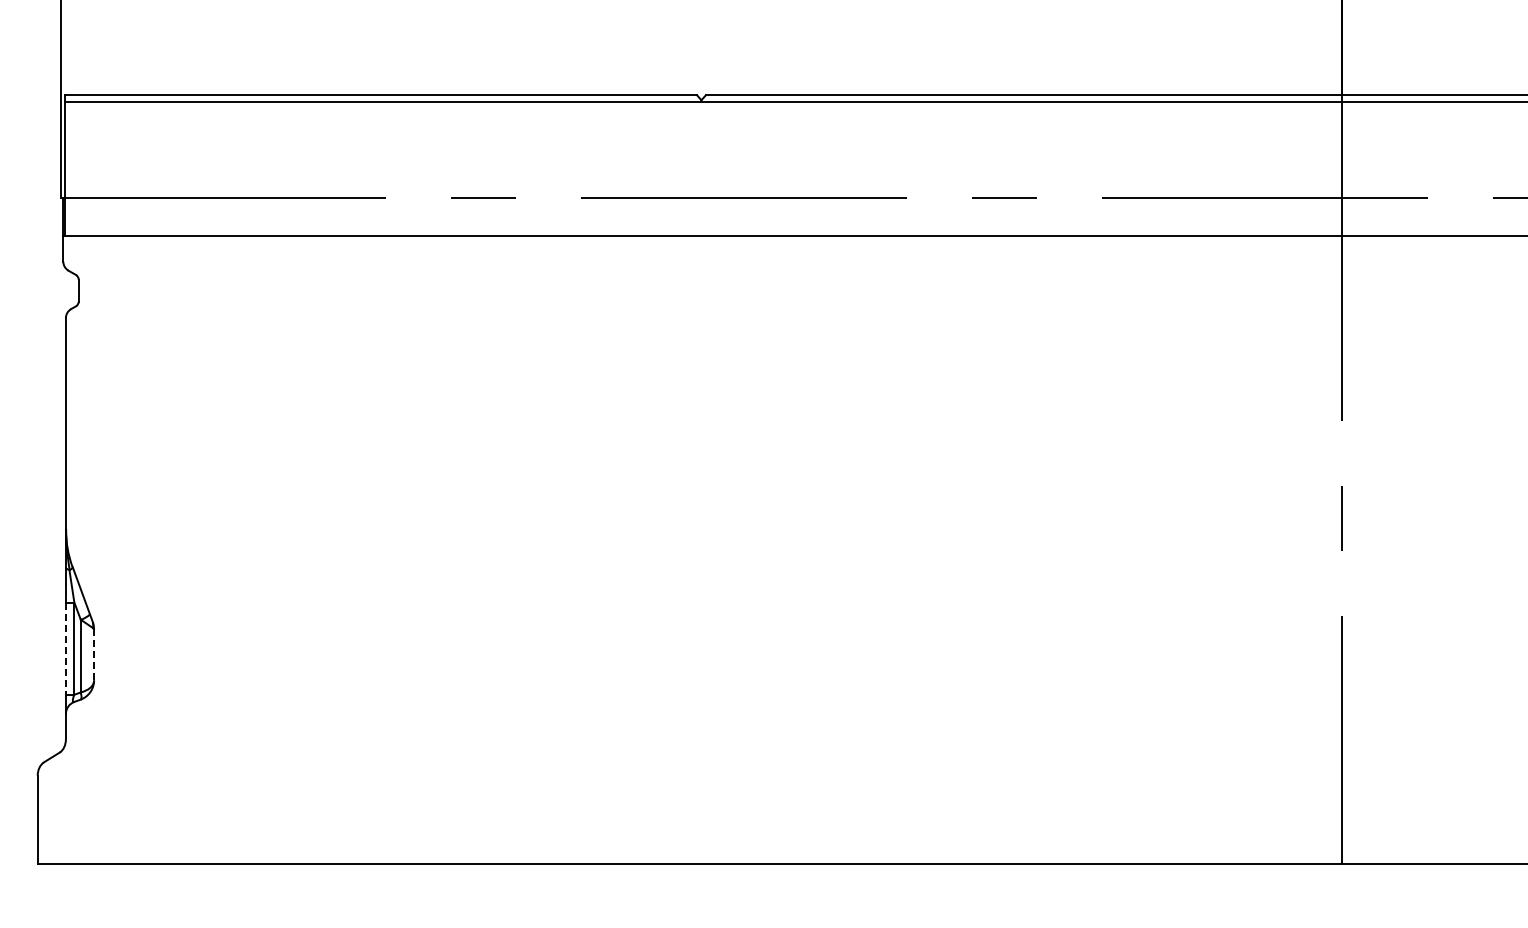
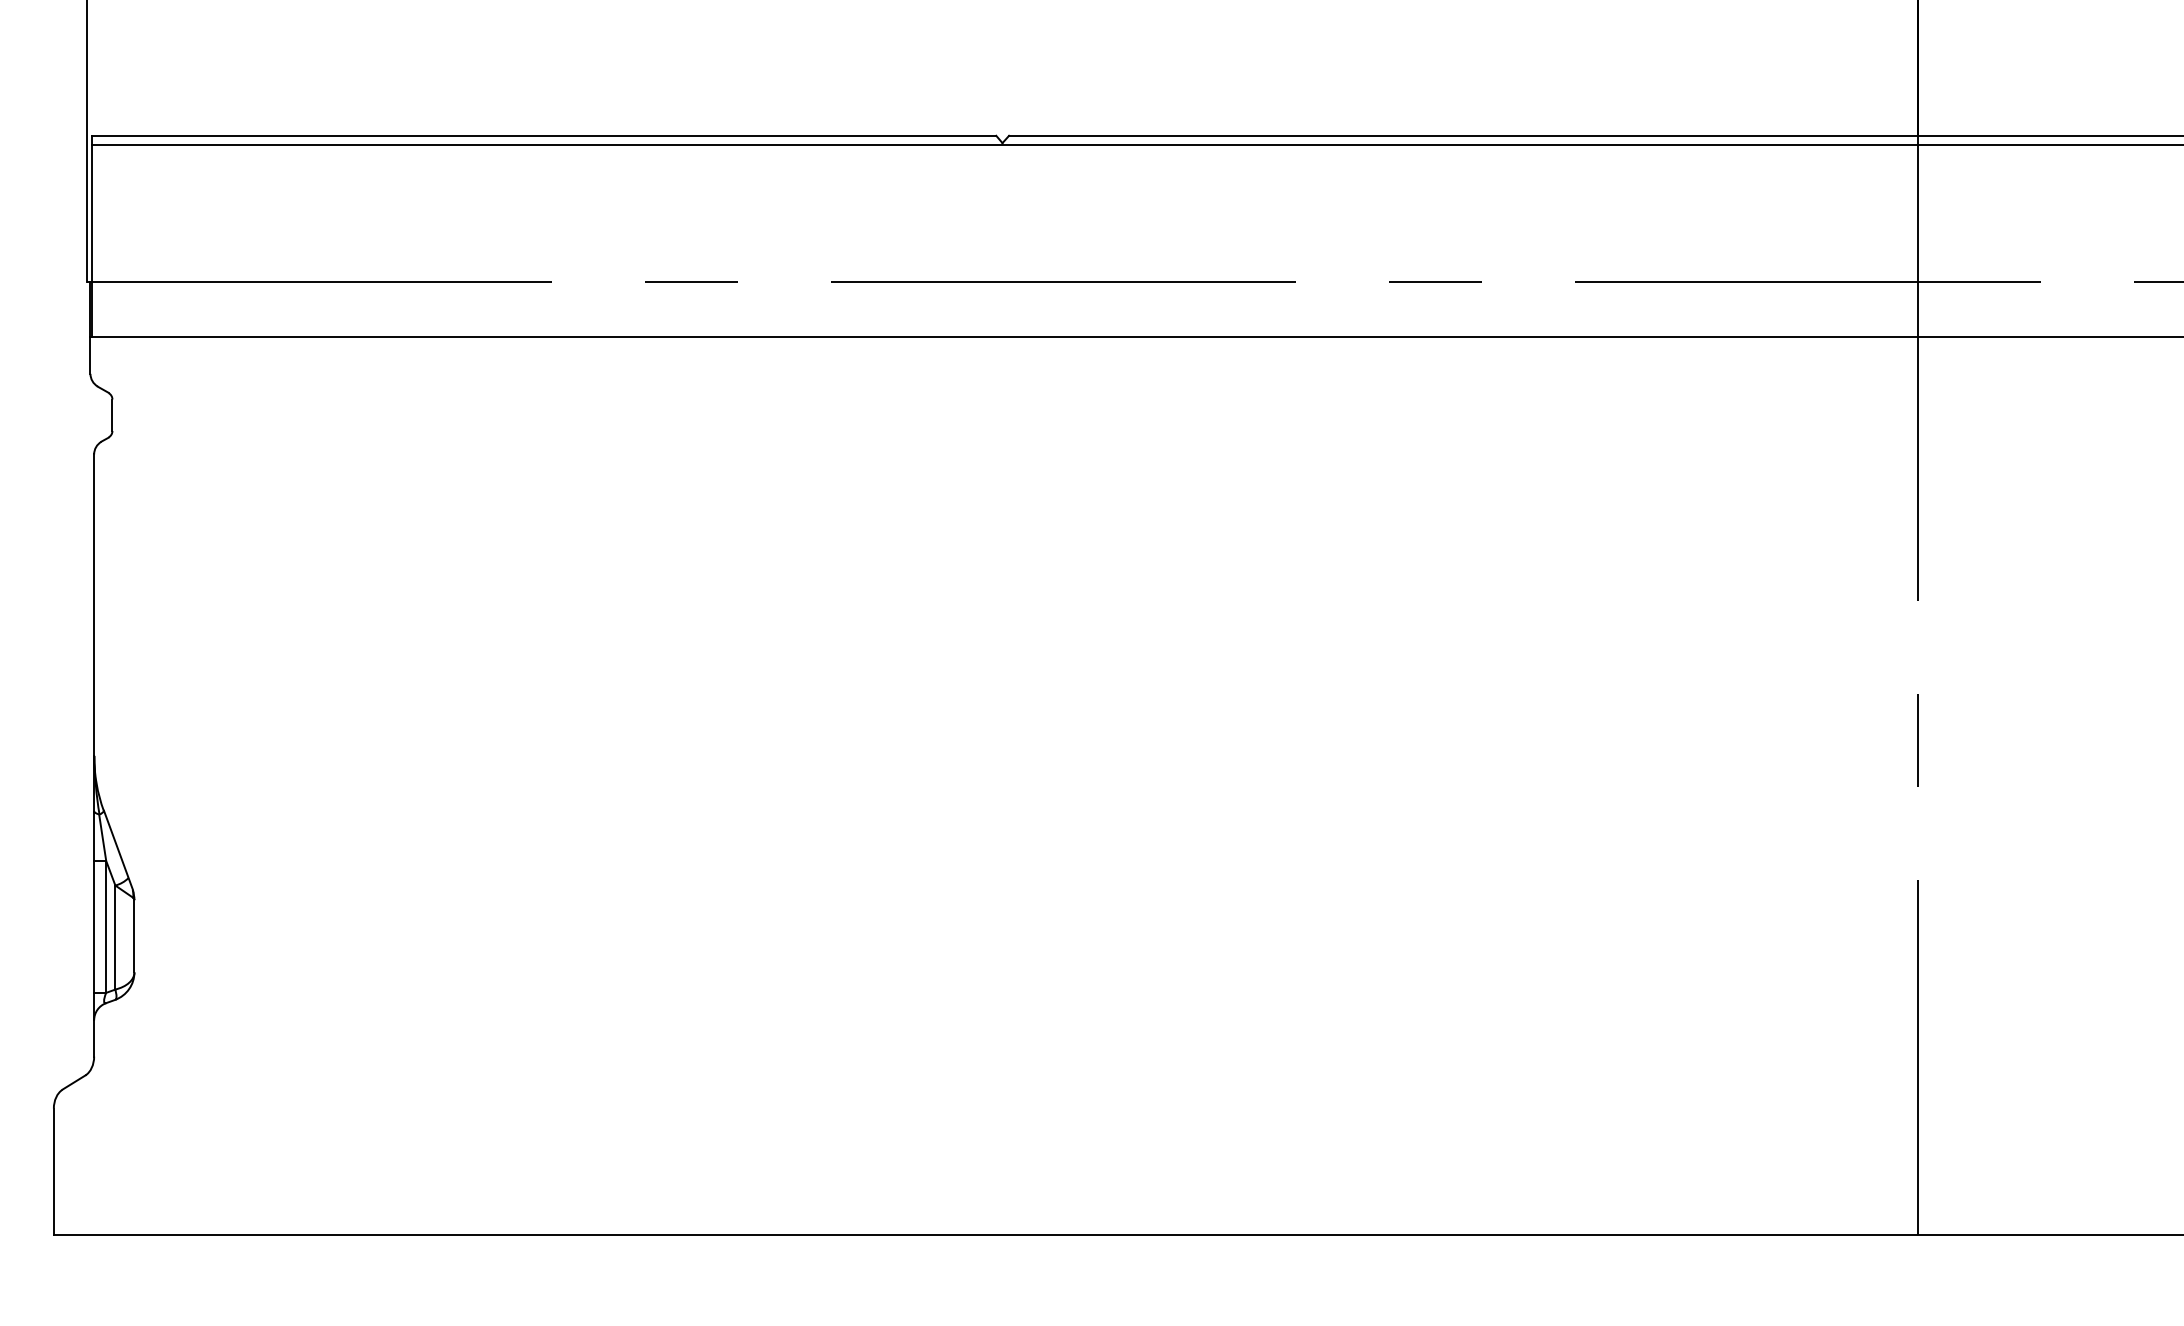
line: (65, 649) -> (93, 928), dashed -> solid
line: (94, 654) -> (135, 935), dashed -> solid

